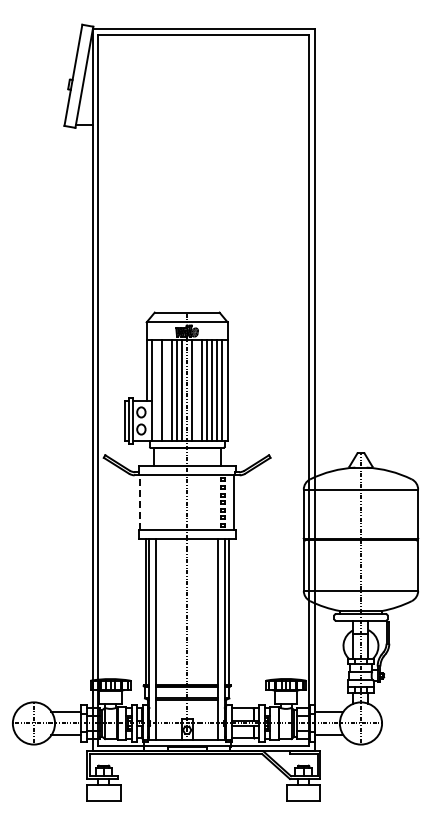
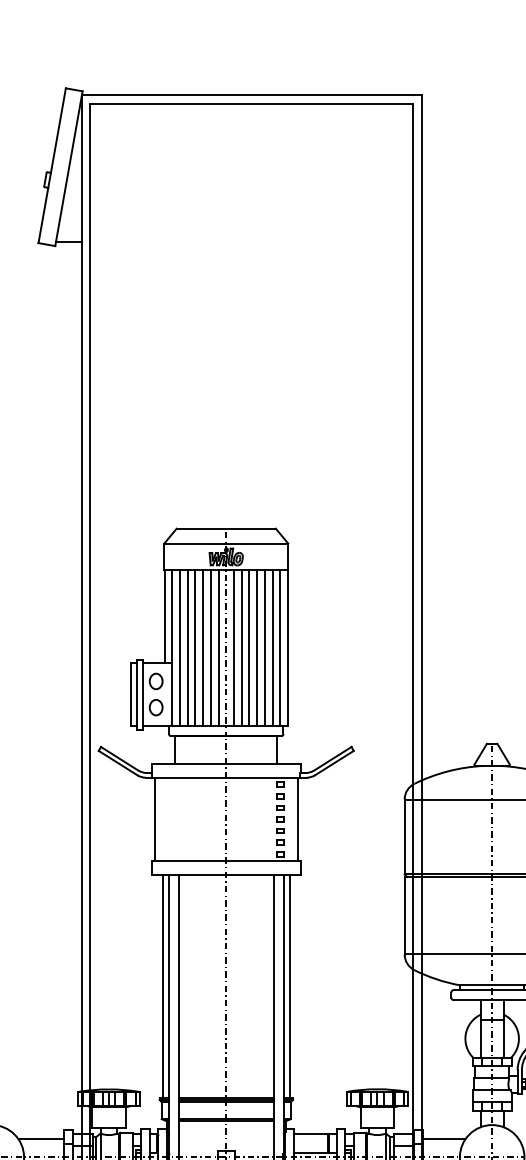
line: (156, 390) -> (179, 647), added
line: (167, 390) -> (196, 647), added
line: (197, 390) -> (242, 647), added
line: (140, 502) -> (154, 819), dashed -> solid

